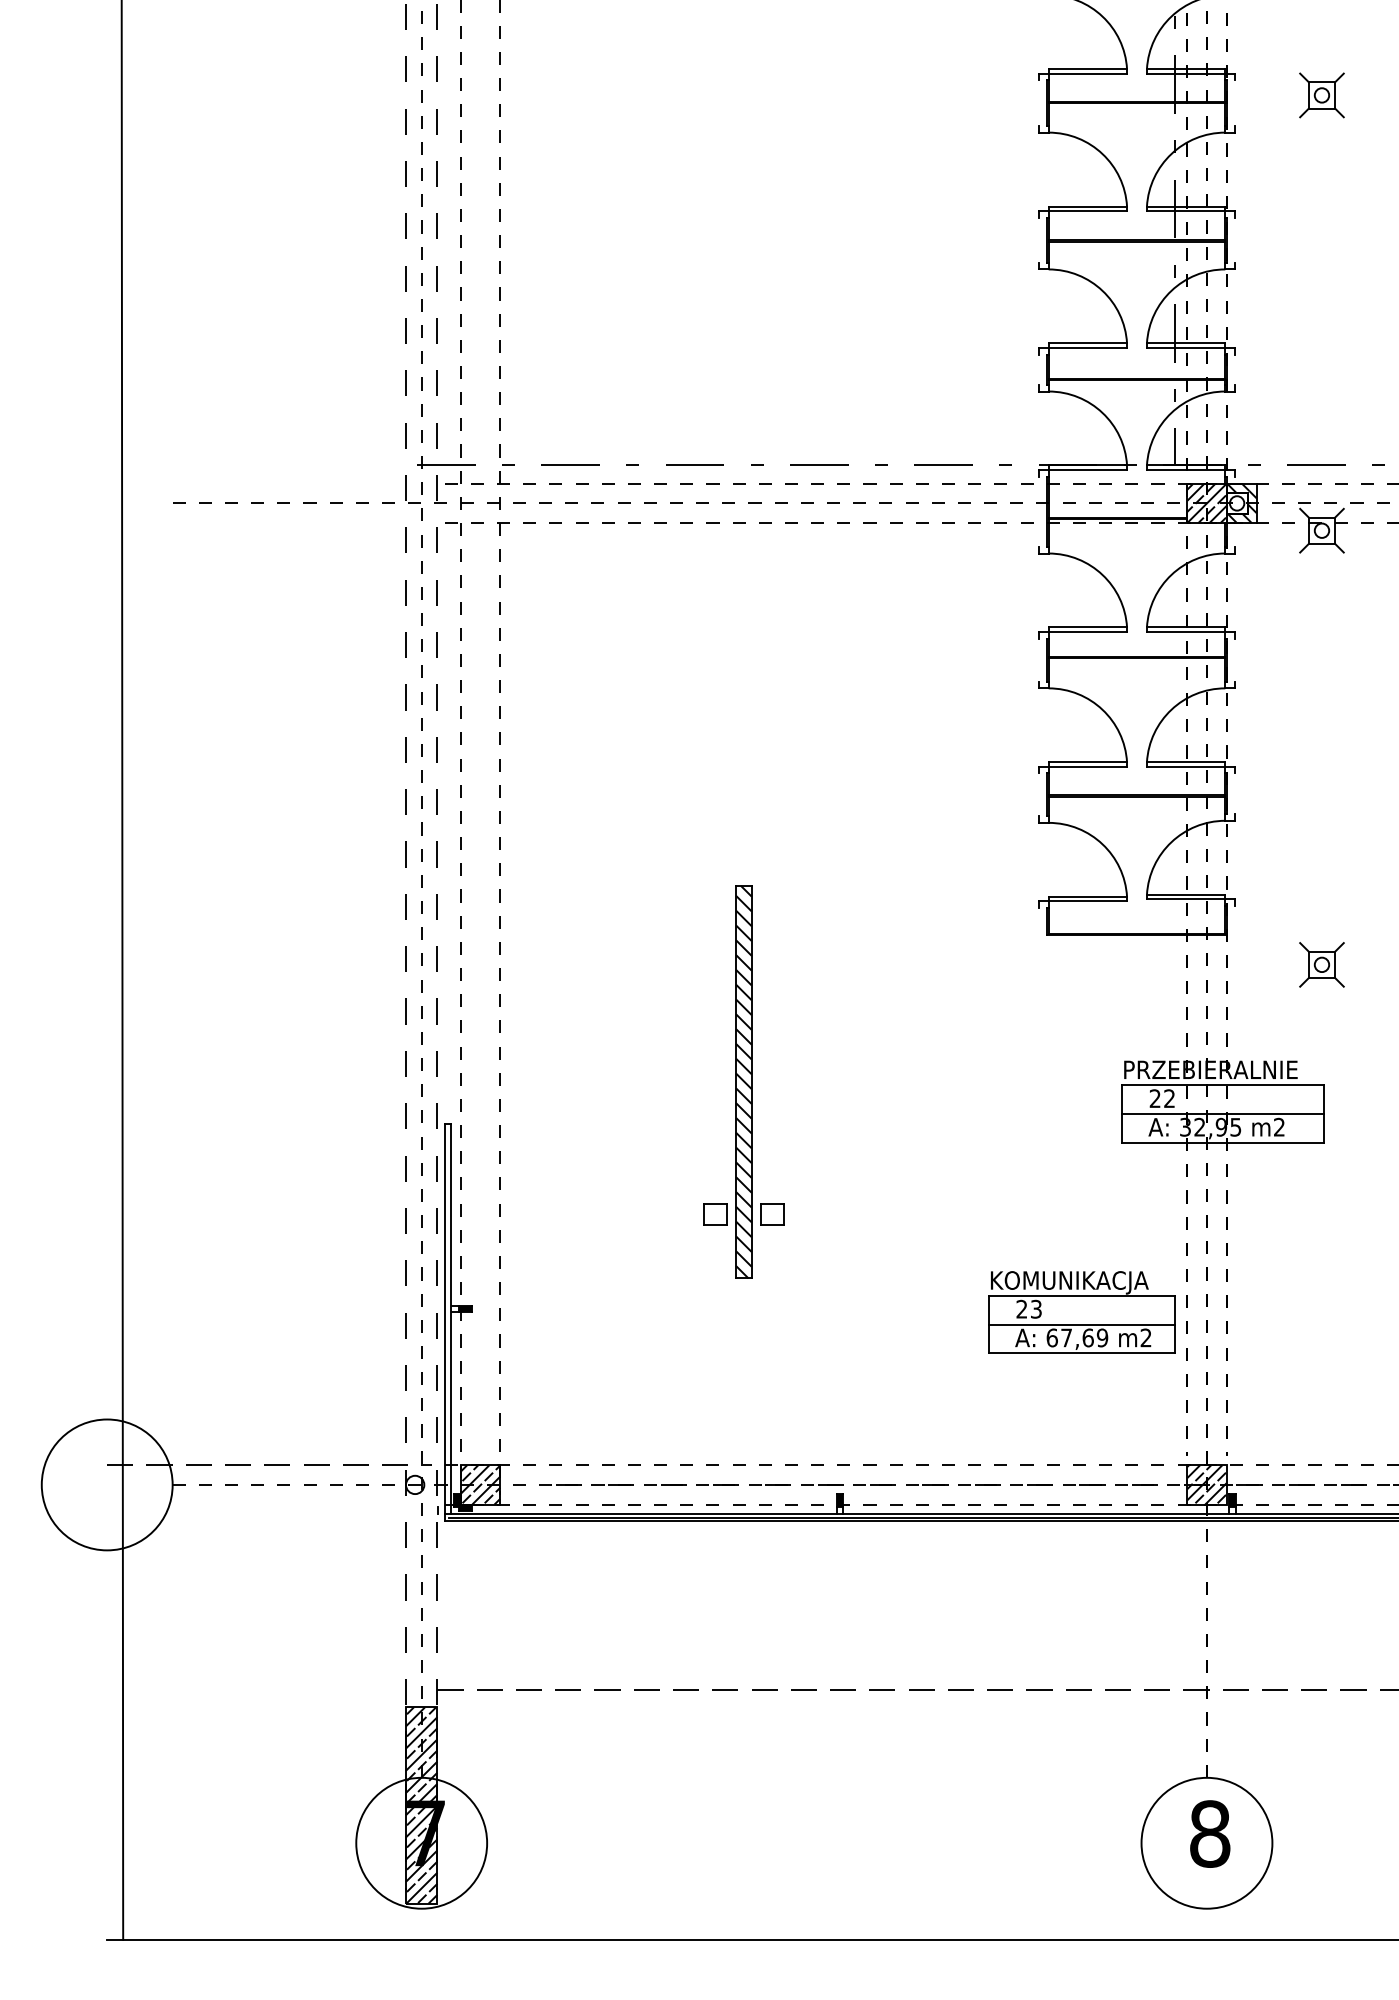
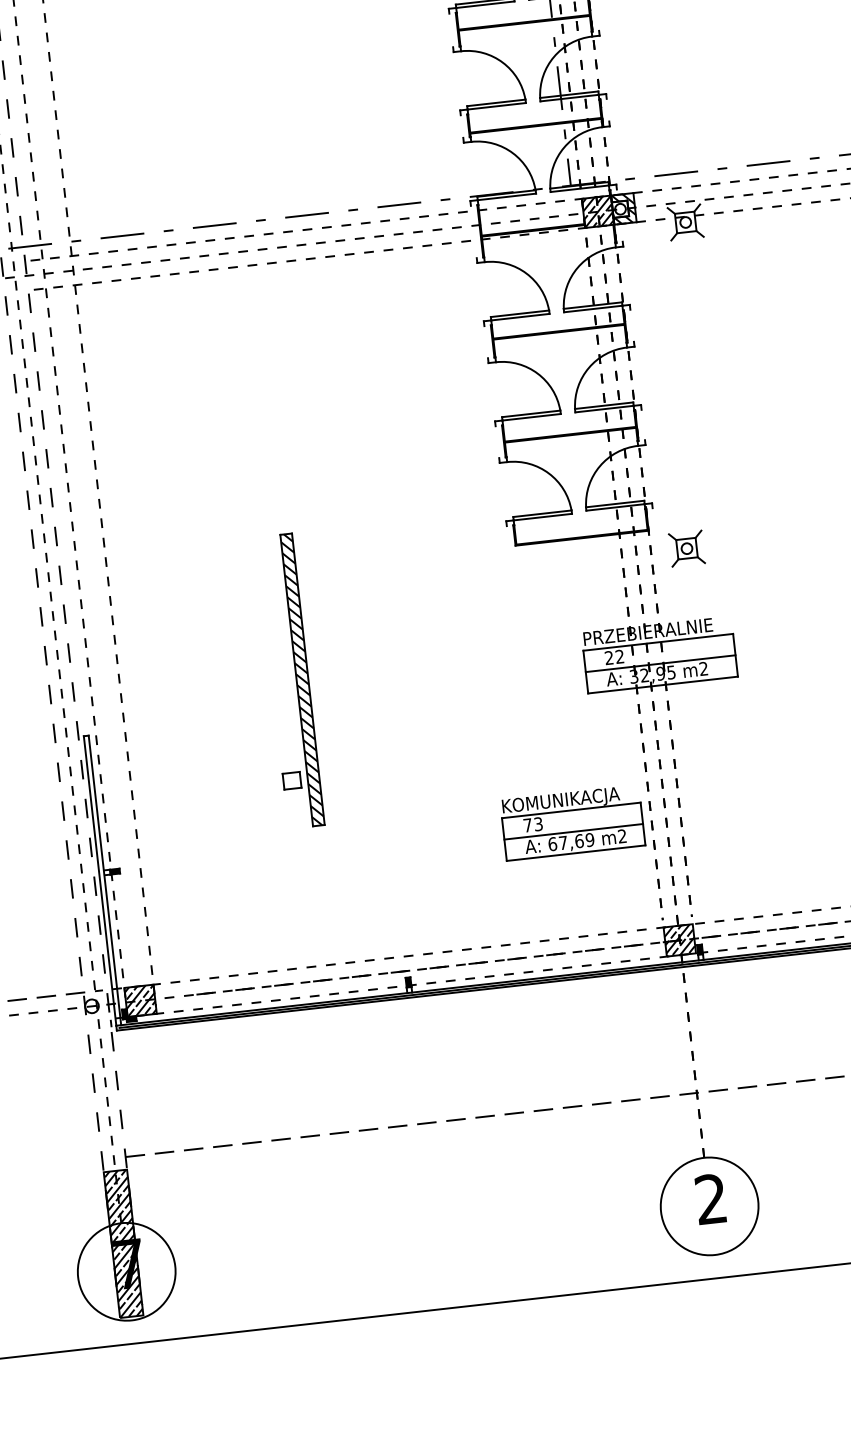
part: (1321, 964) -> (686, 548), moved
part: (772, 1214) -> (334, 775), removed
text: (1021, 1308) -> (527, 824), 23 -> 73
text: (1210, 1833) -> (711, 1198), 8 -> 2

